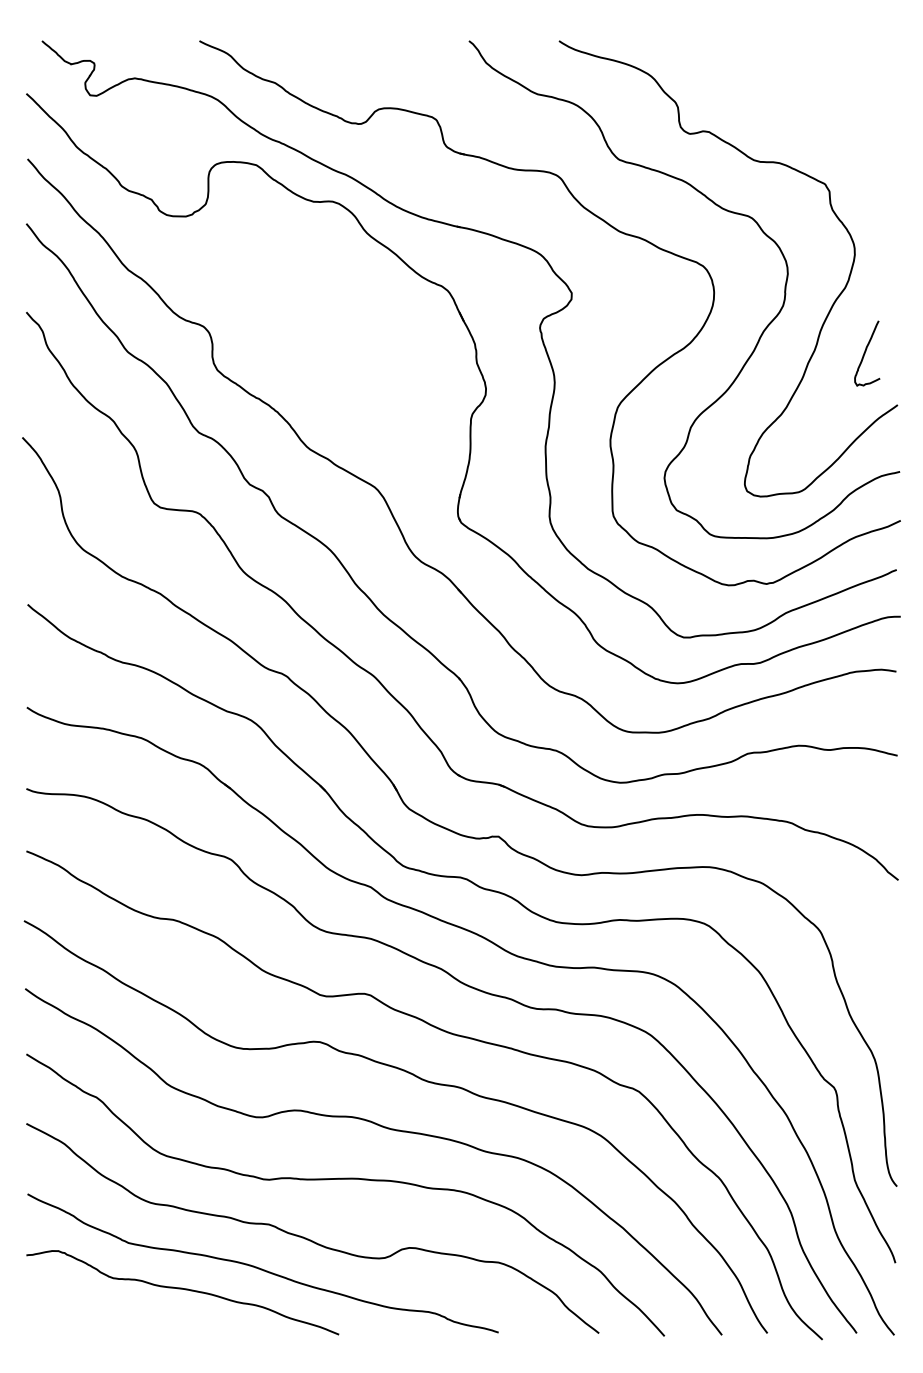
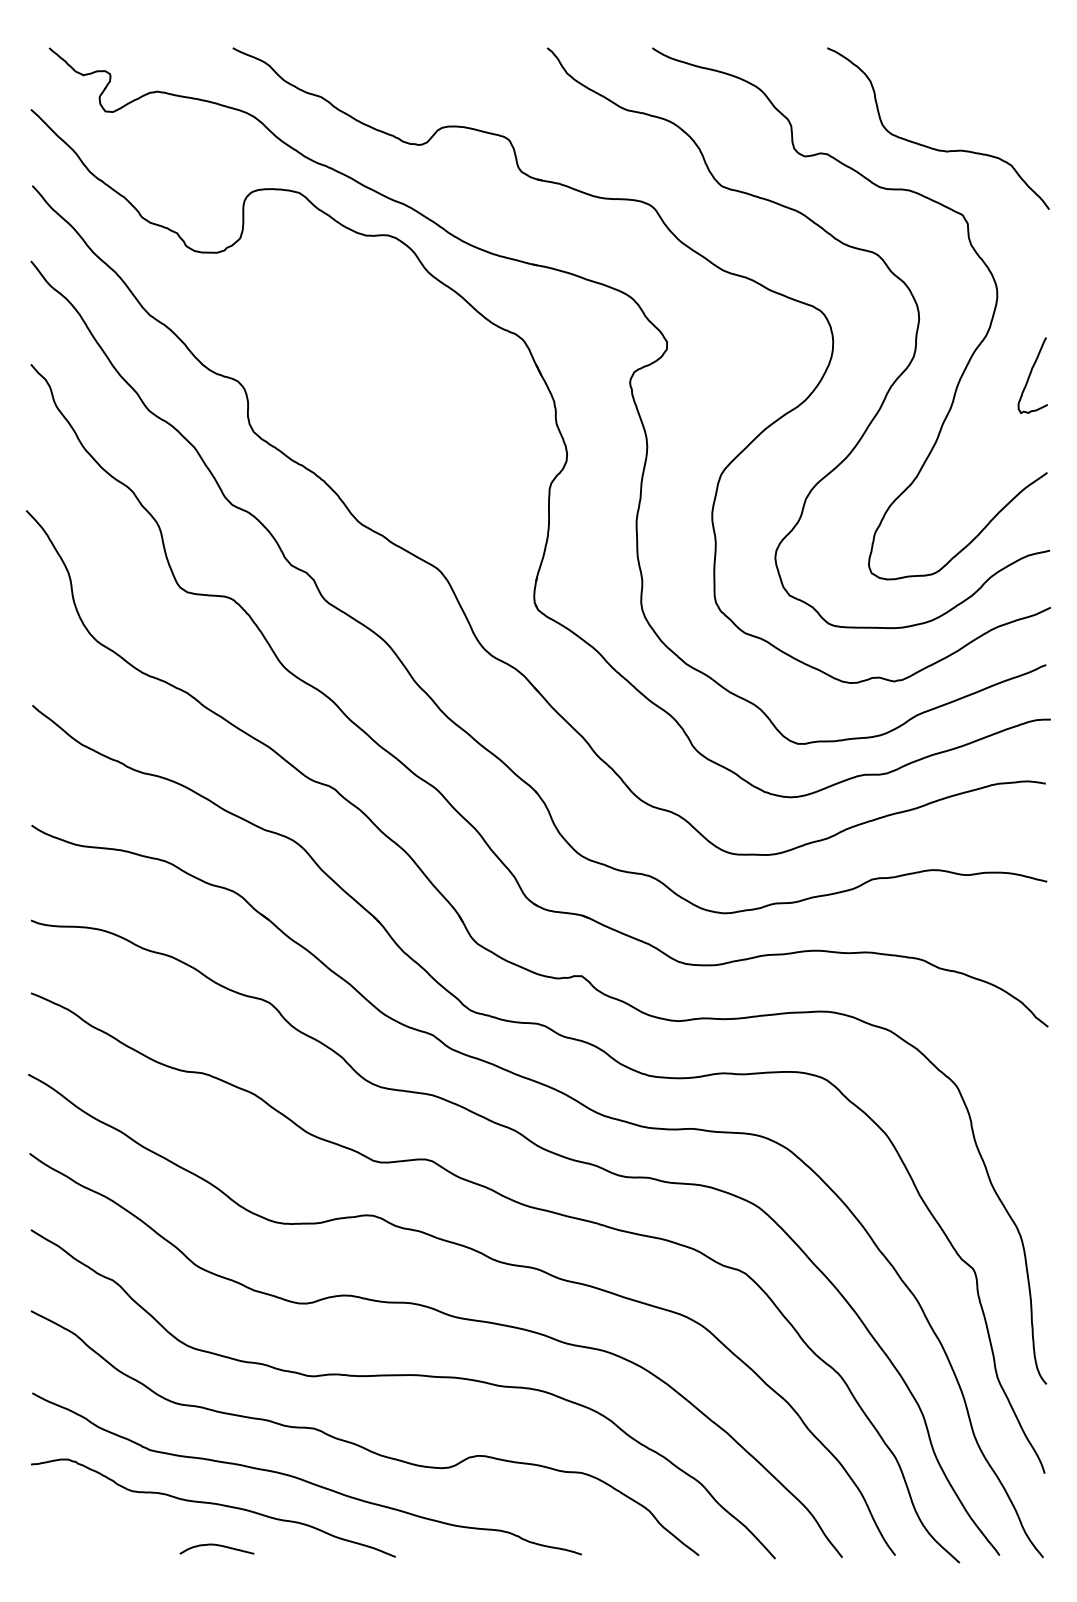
curve: (799, 126) -> (932, 147), added
curve: (865, 353) -> (1030, 375), moved
curve: (186, 1325) -> (217, 1546), added

